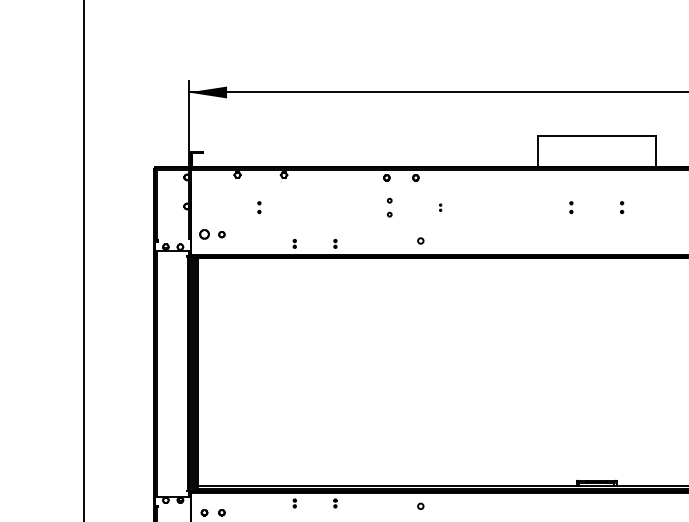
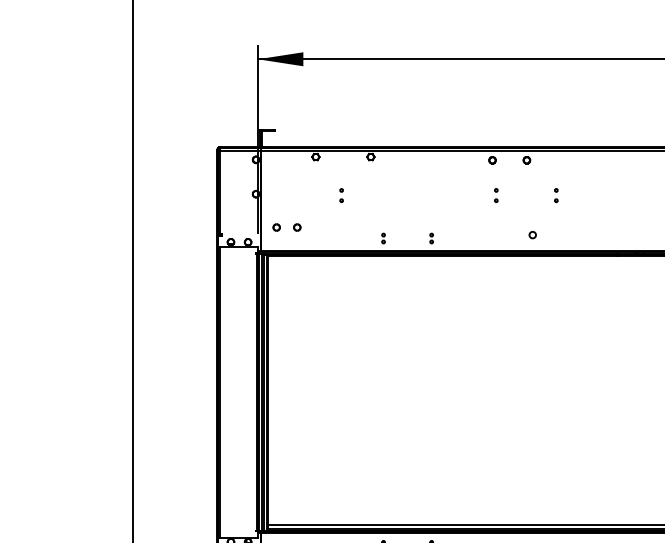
part: (390, 207) -> (496, 195), size x0.62
part: (440, 207) -> (556, 195), size x1.67
part: (204, 234) -> (276, 227), size x0.62

